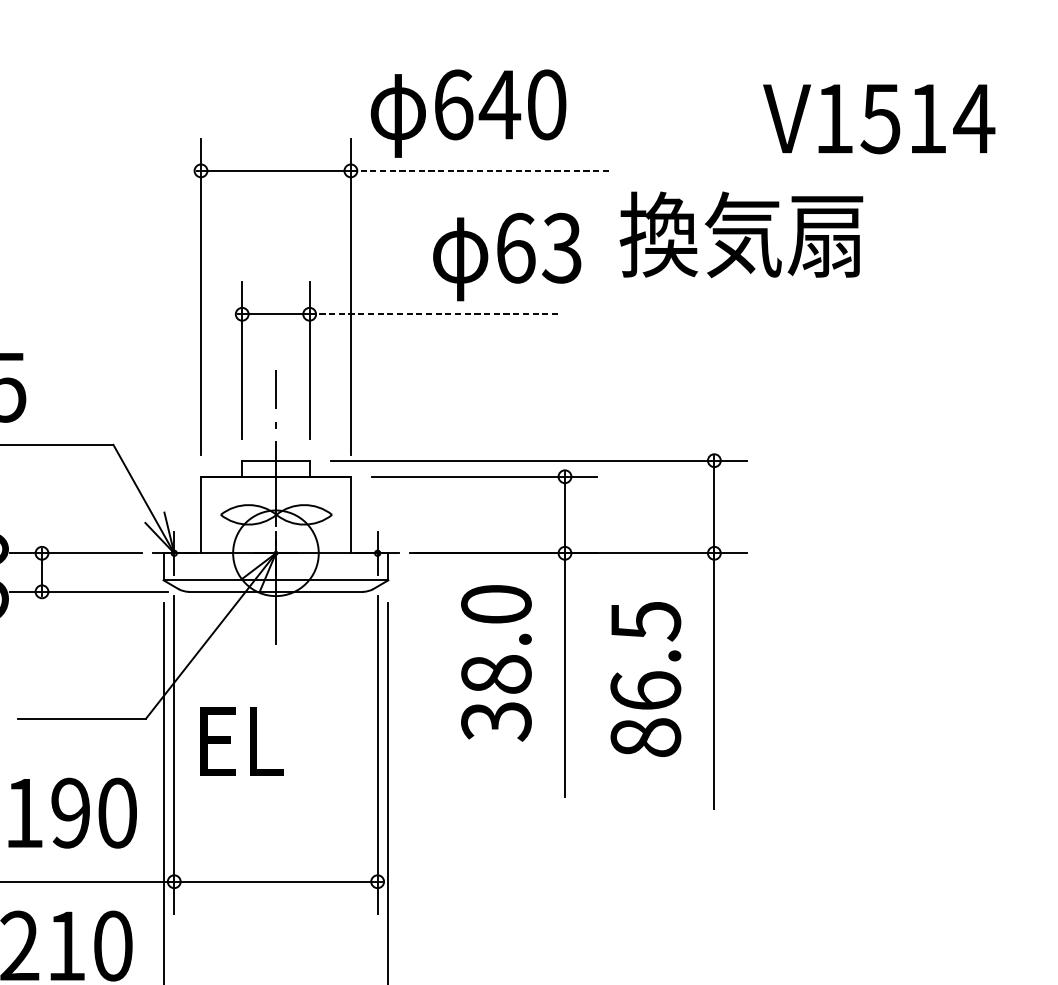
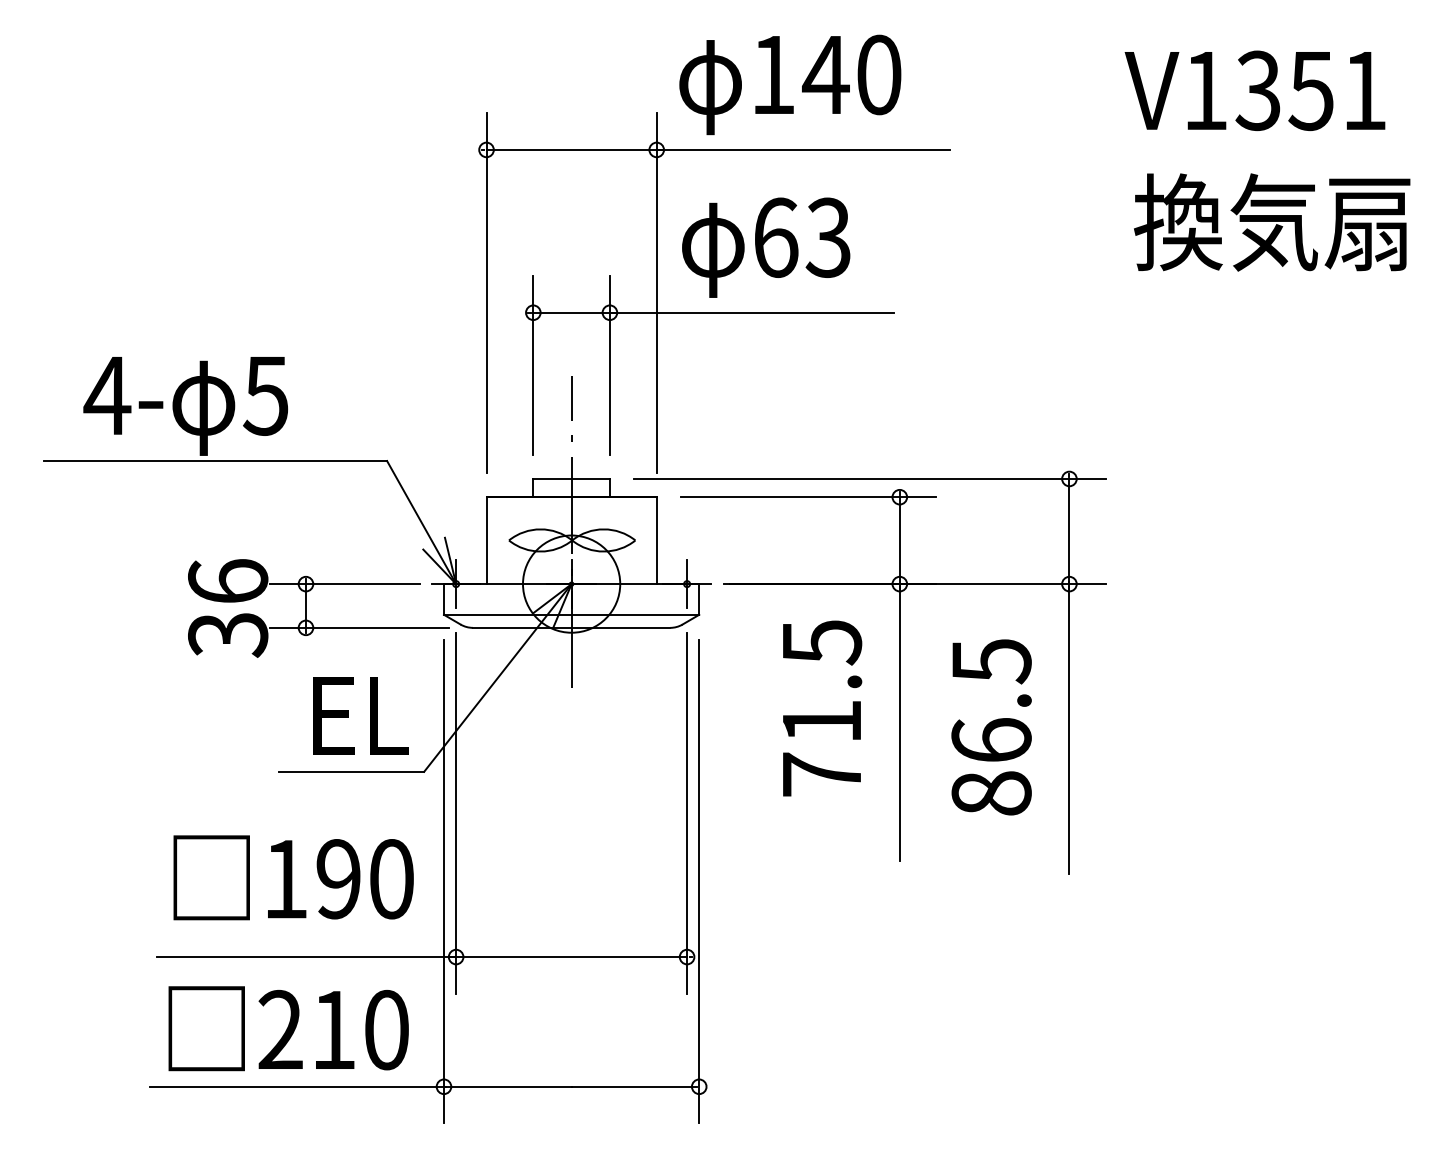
text: (453, 104) -> (773, 74), 640 -> 140
text: (927, 118) -> (1311, 90), V1514 -> V1351
line: (480, 170) -> (803, 149), dashed -> solid
text: (741, 234) -> (1272, 222), moved
text: (507, 256) -> (766, 247), moved
line: (434, 314) -> (751, 312), dashed -> solid
text: (496, 663) -> (821, 709), 38.0 -> 71.5
text: (241, 741) -> (360, 715), moved

